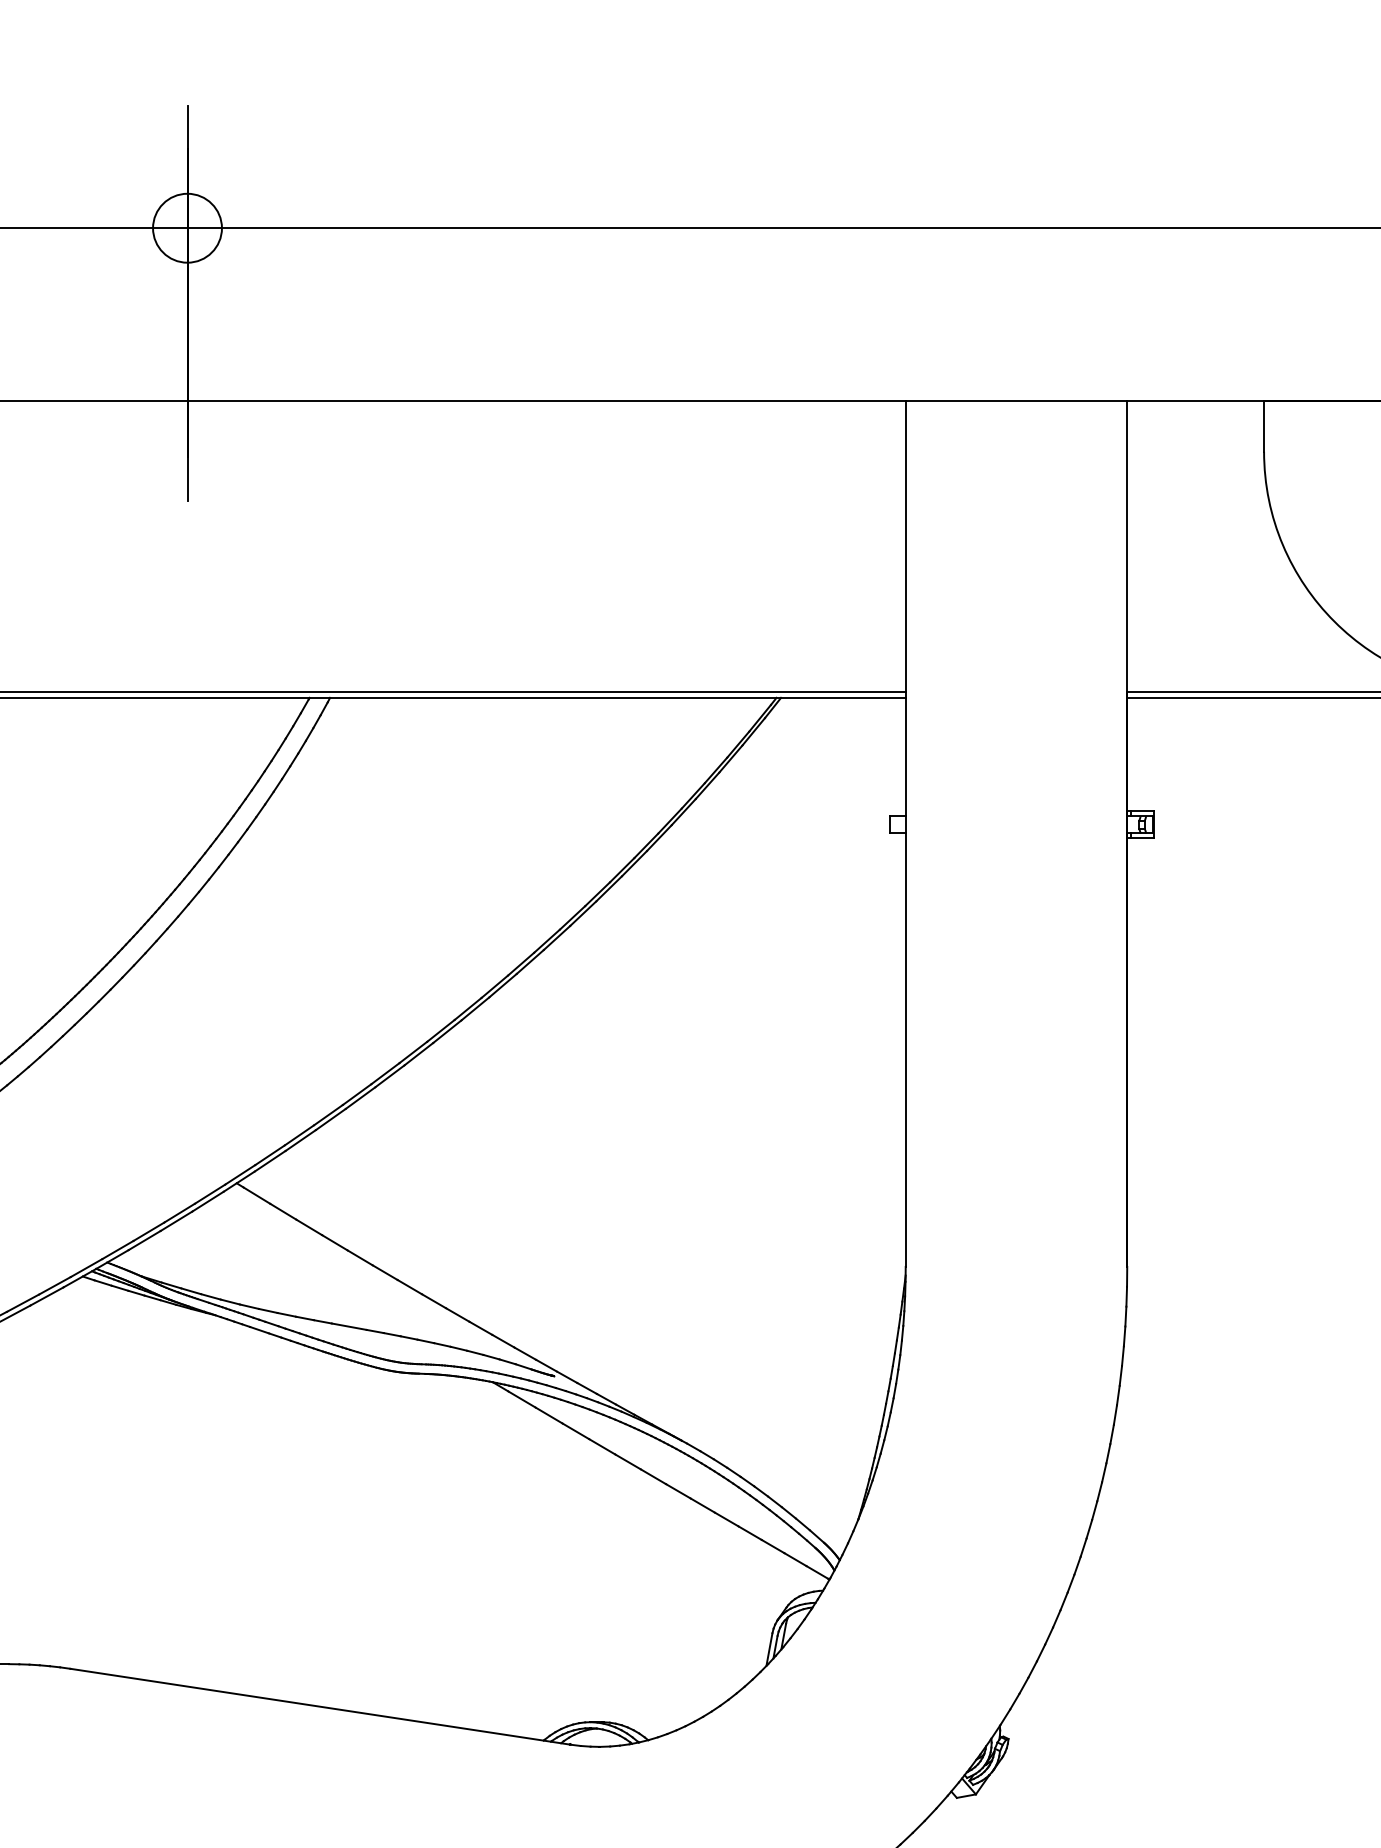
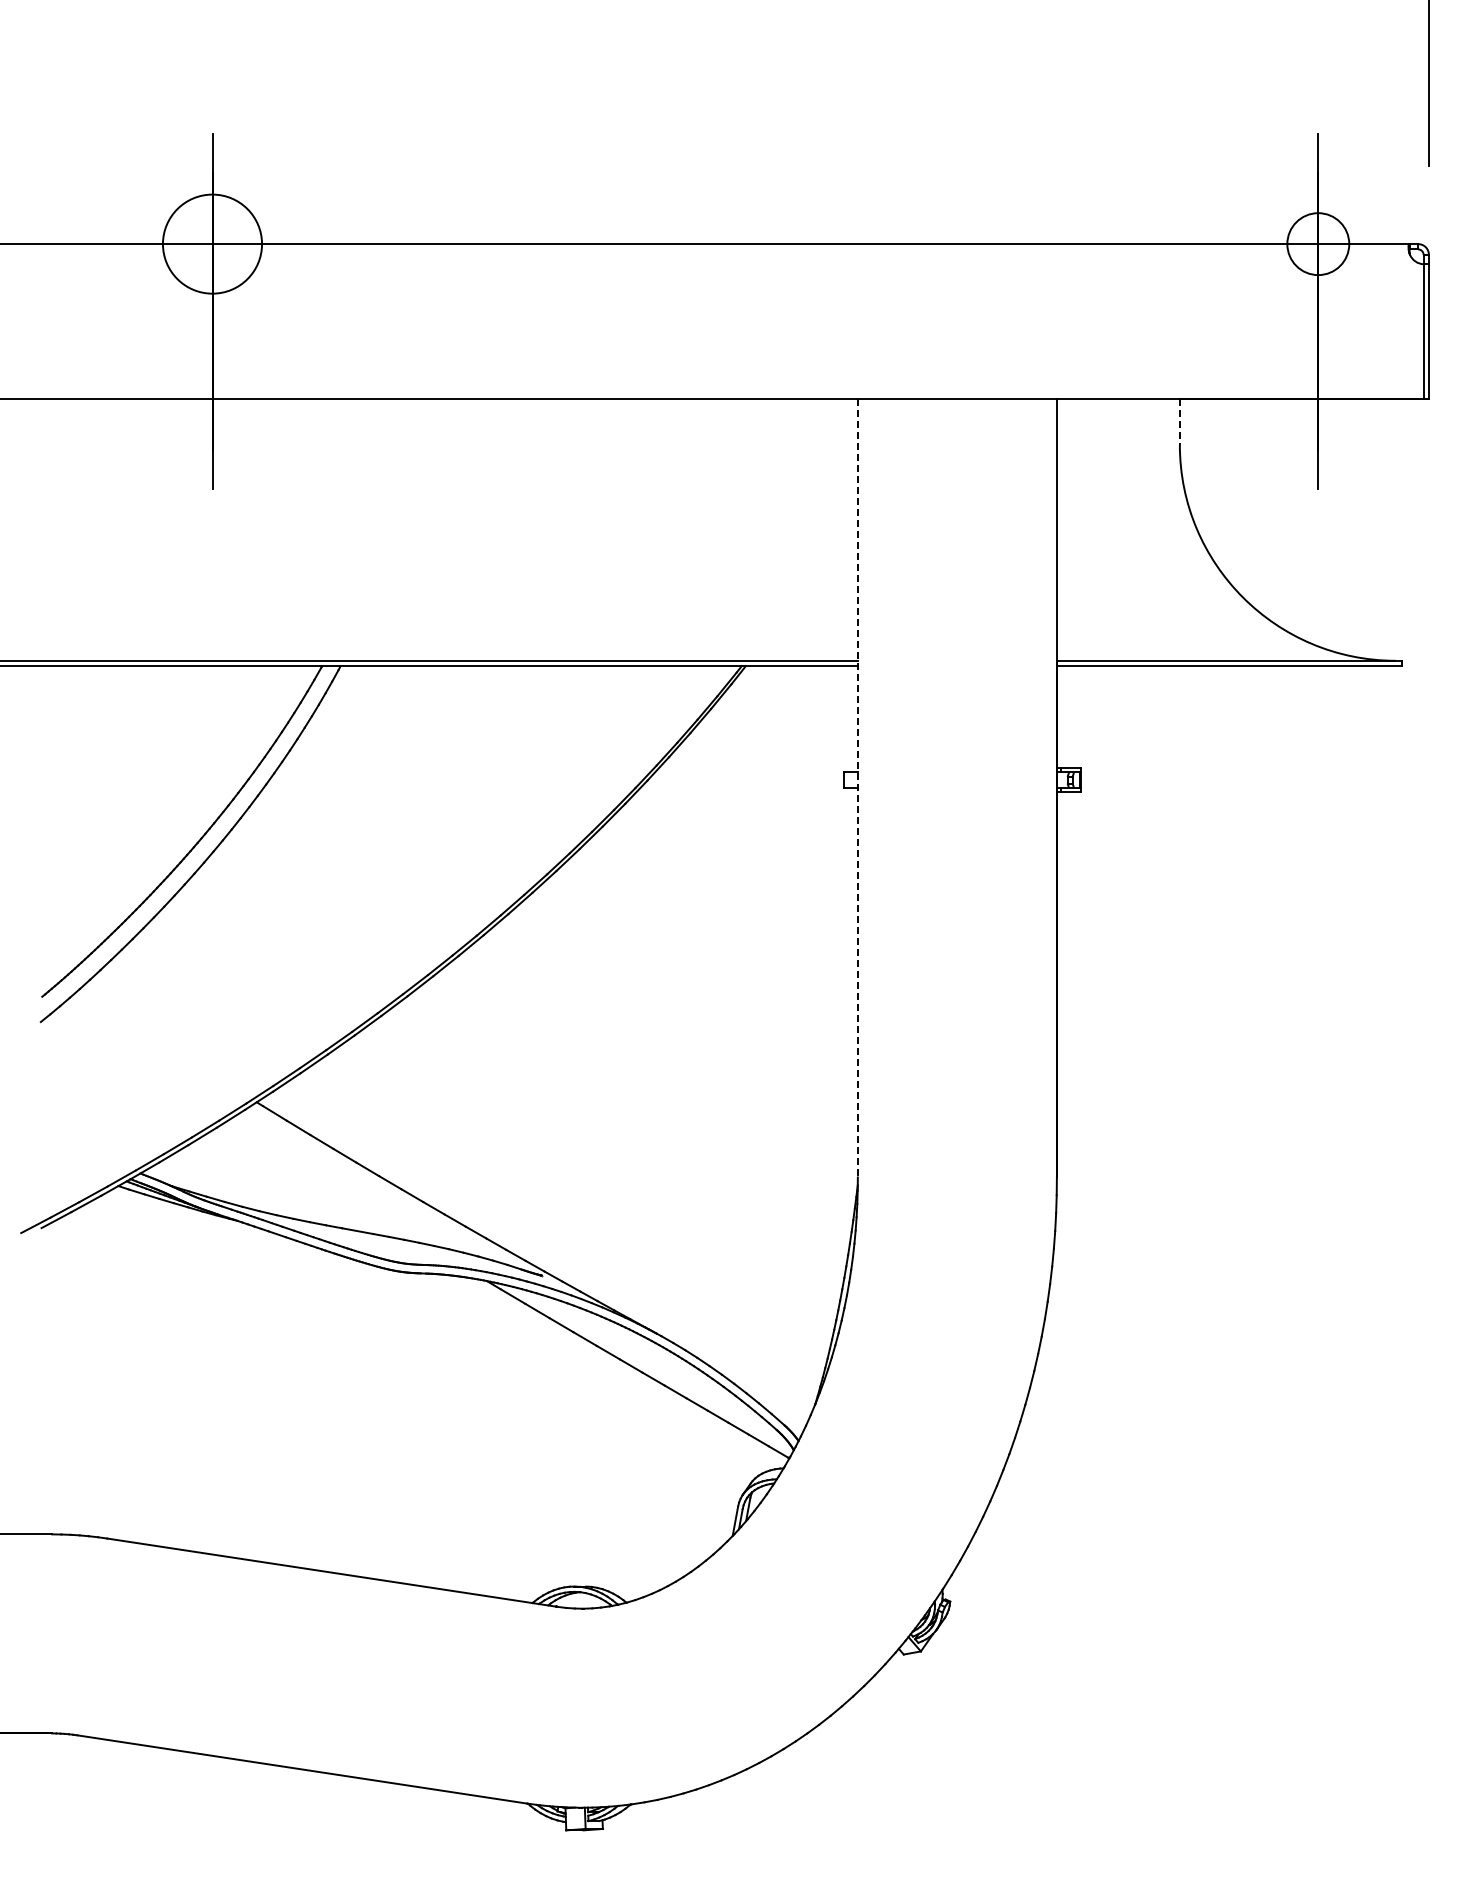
circle: (187, 228) -> (212, 244), size x1.6
line: (1263, 426) -> (1179, 422), solid -> dashed
line: (905, 834) -> (857, 788), solid -> dashed

